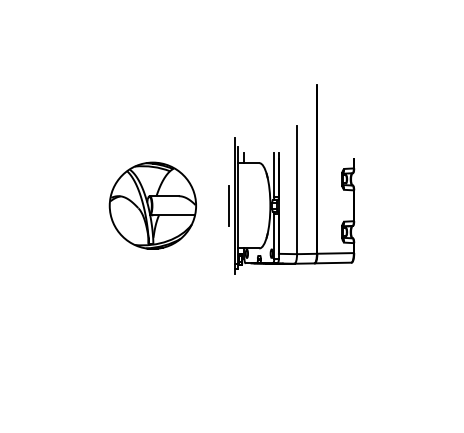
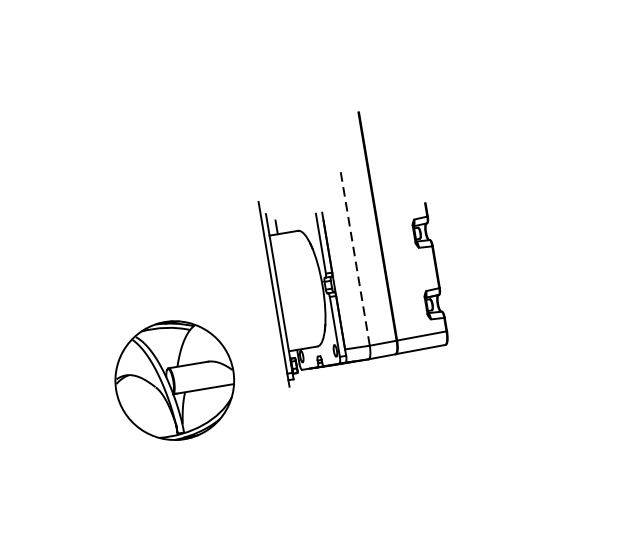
line: (297, 189) -> (355, 257), solid -> dashed
part: (152, 205) -> (174, 380), moved
line: (228, 205) -> (265, 295), removed

